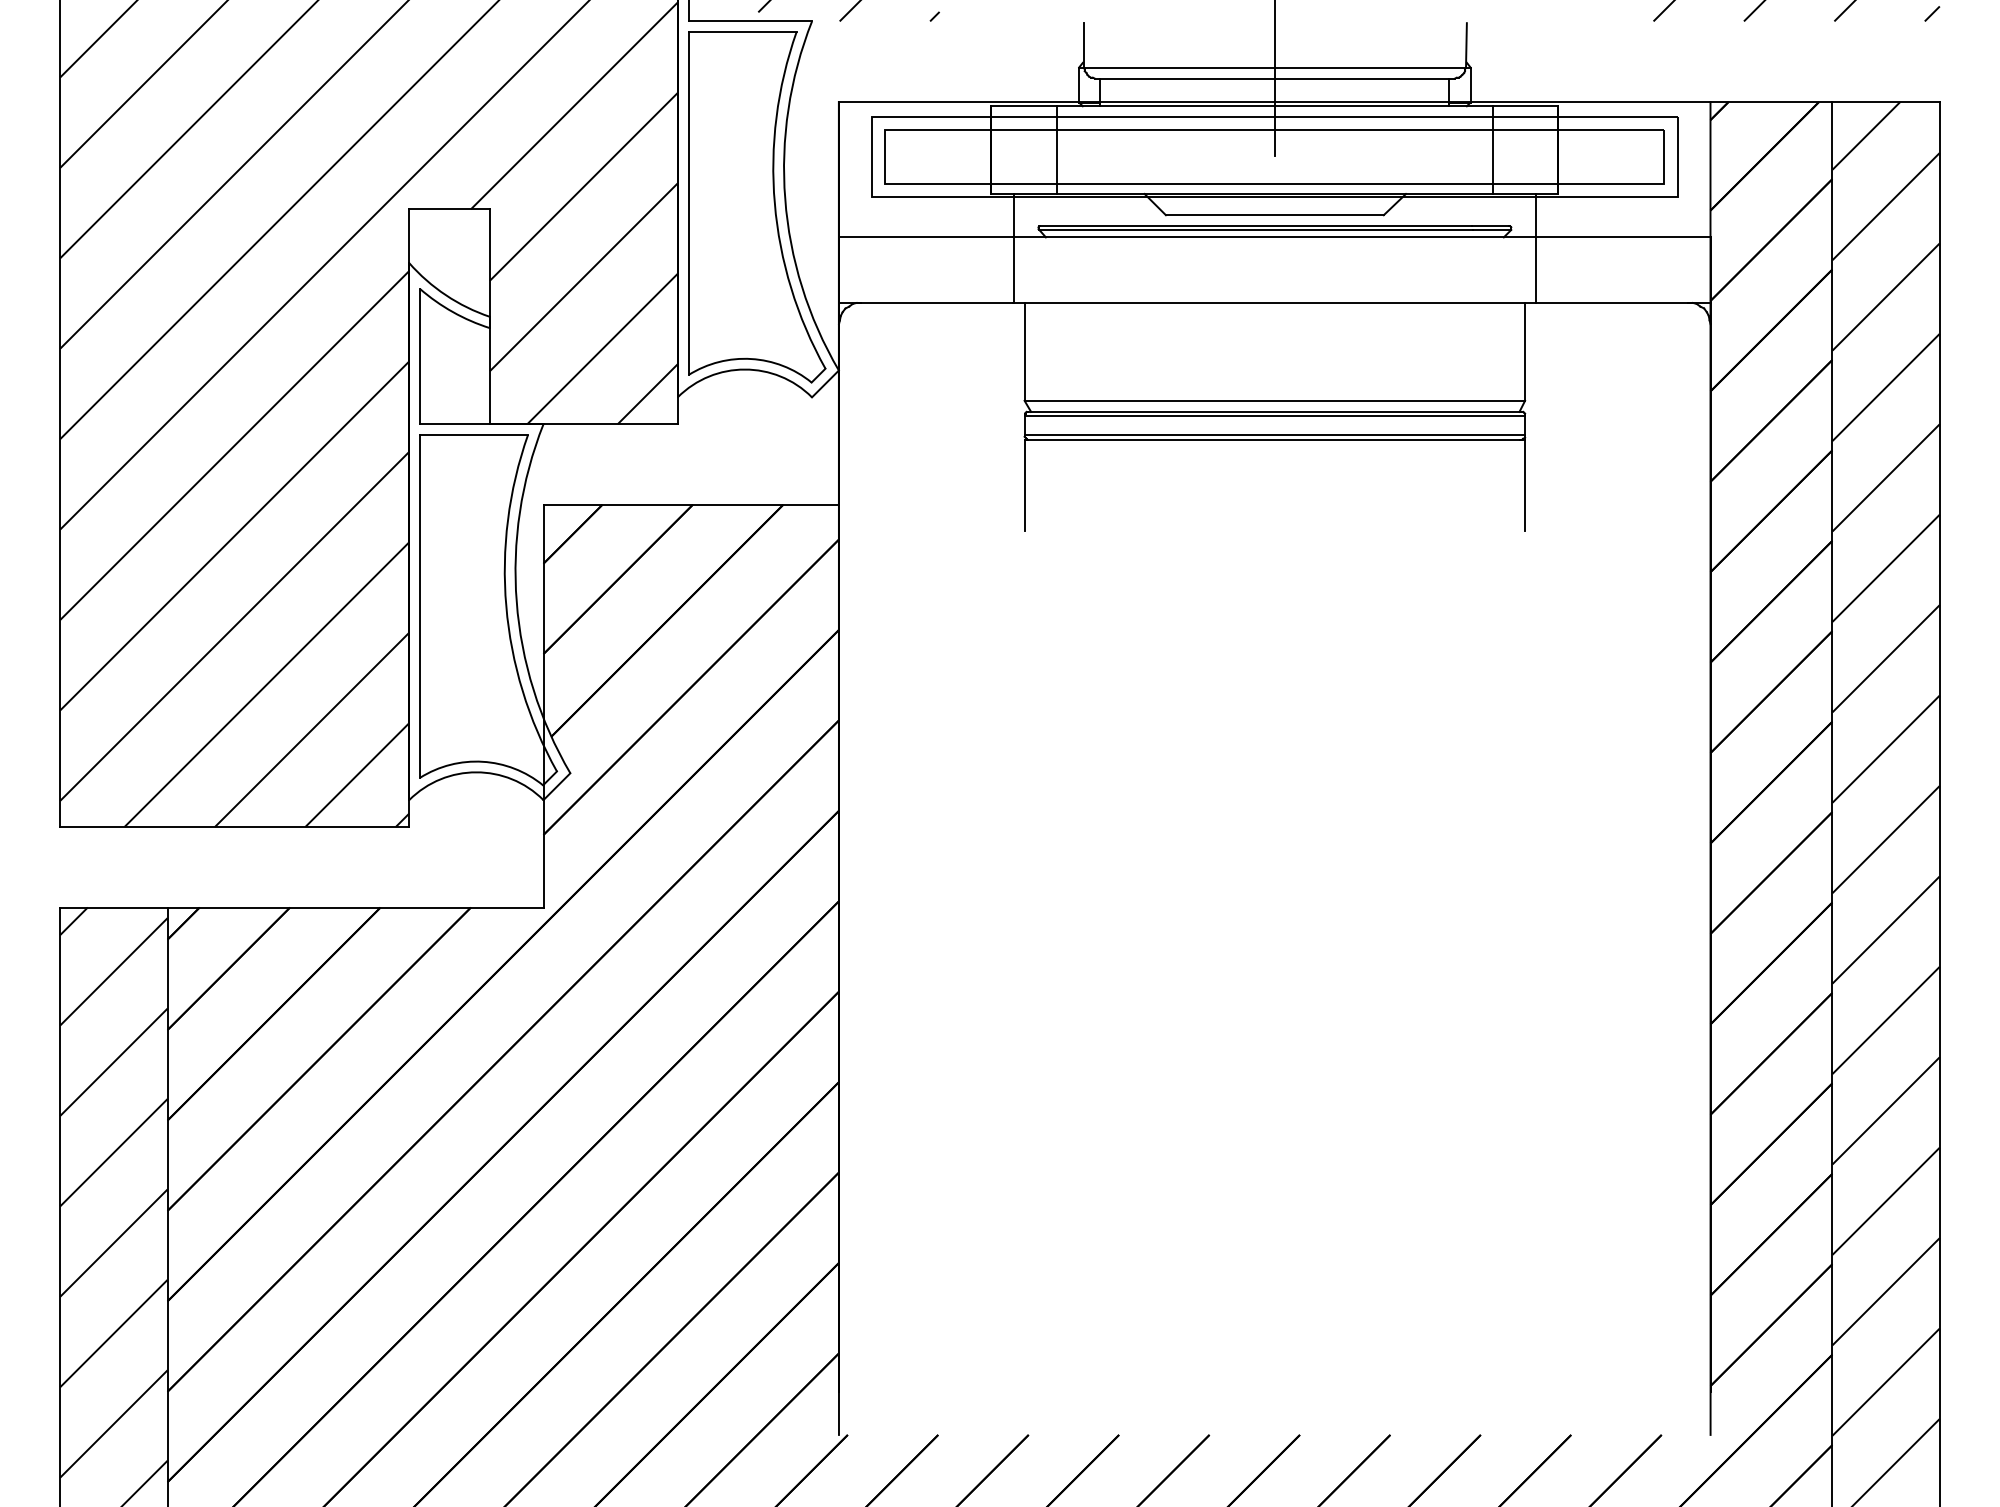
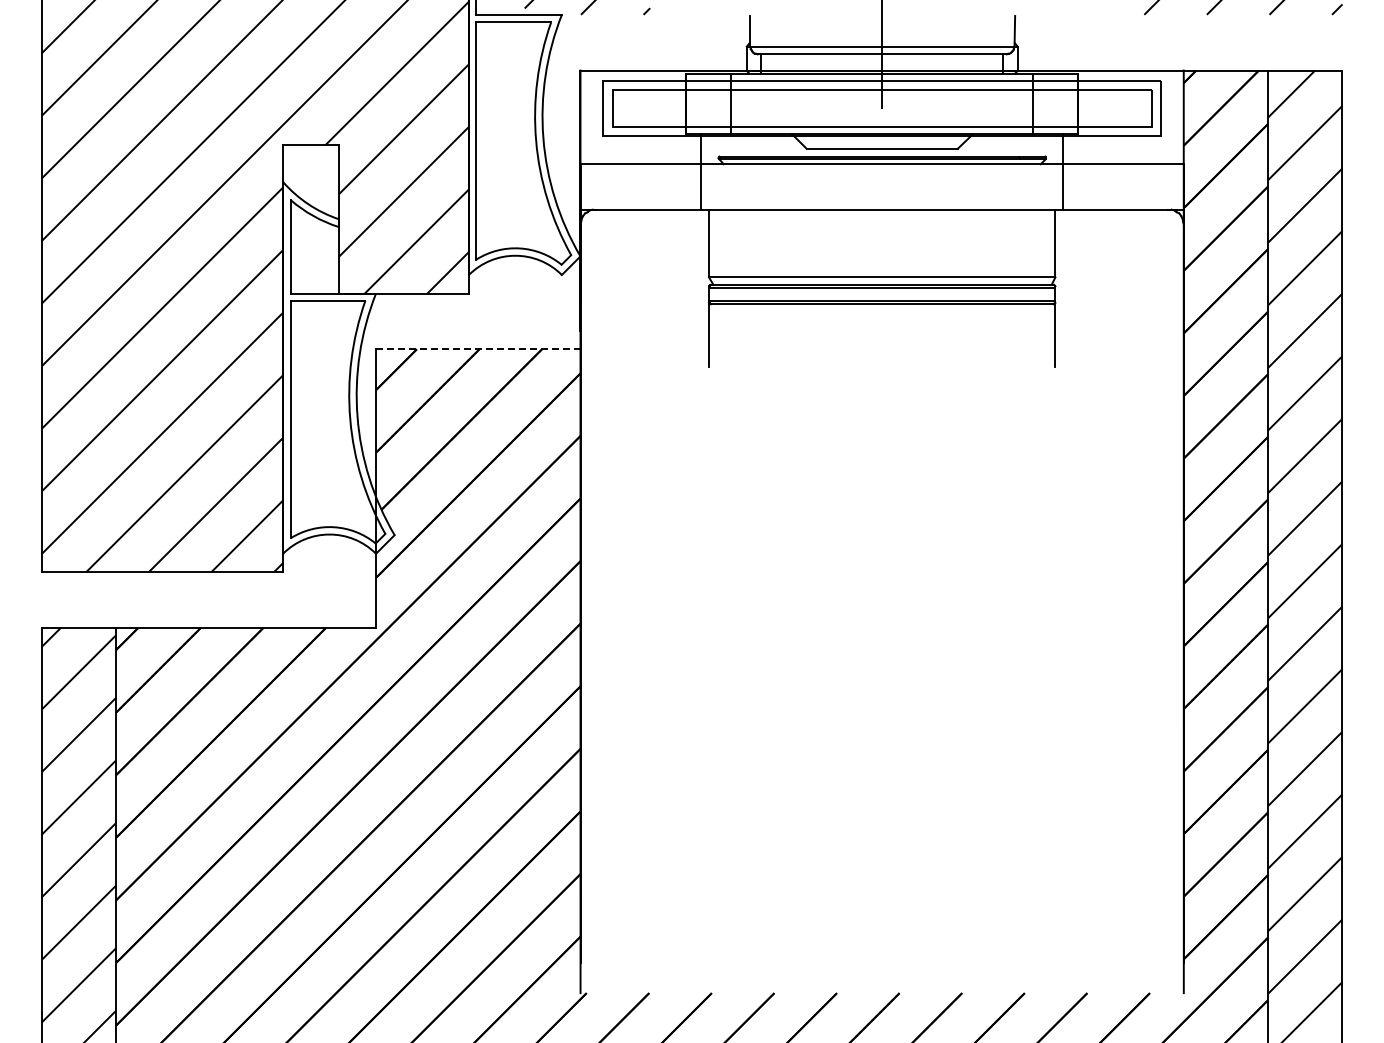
line: (691, 504) -> (478, 349), solid -> dashed

